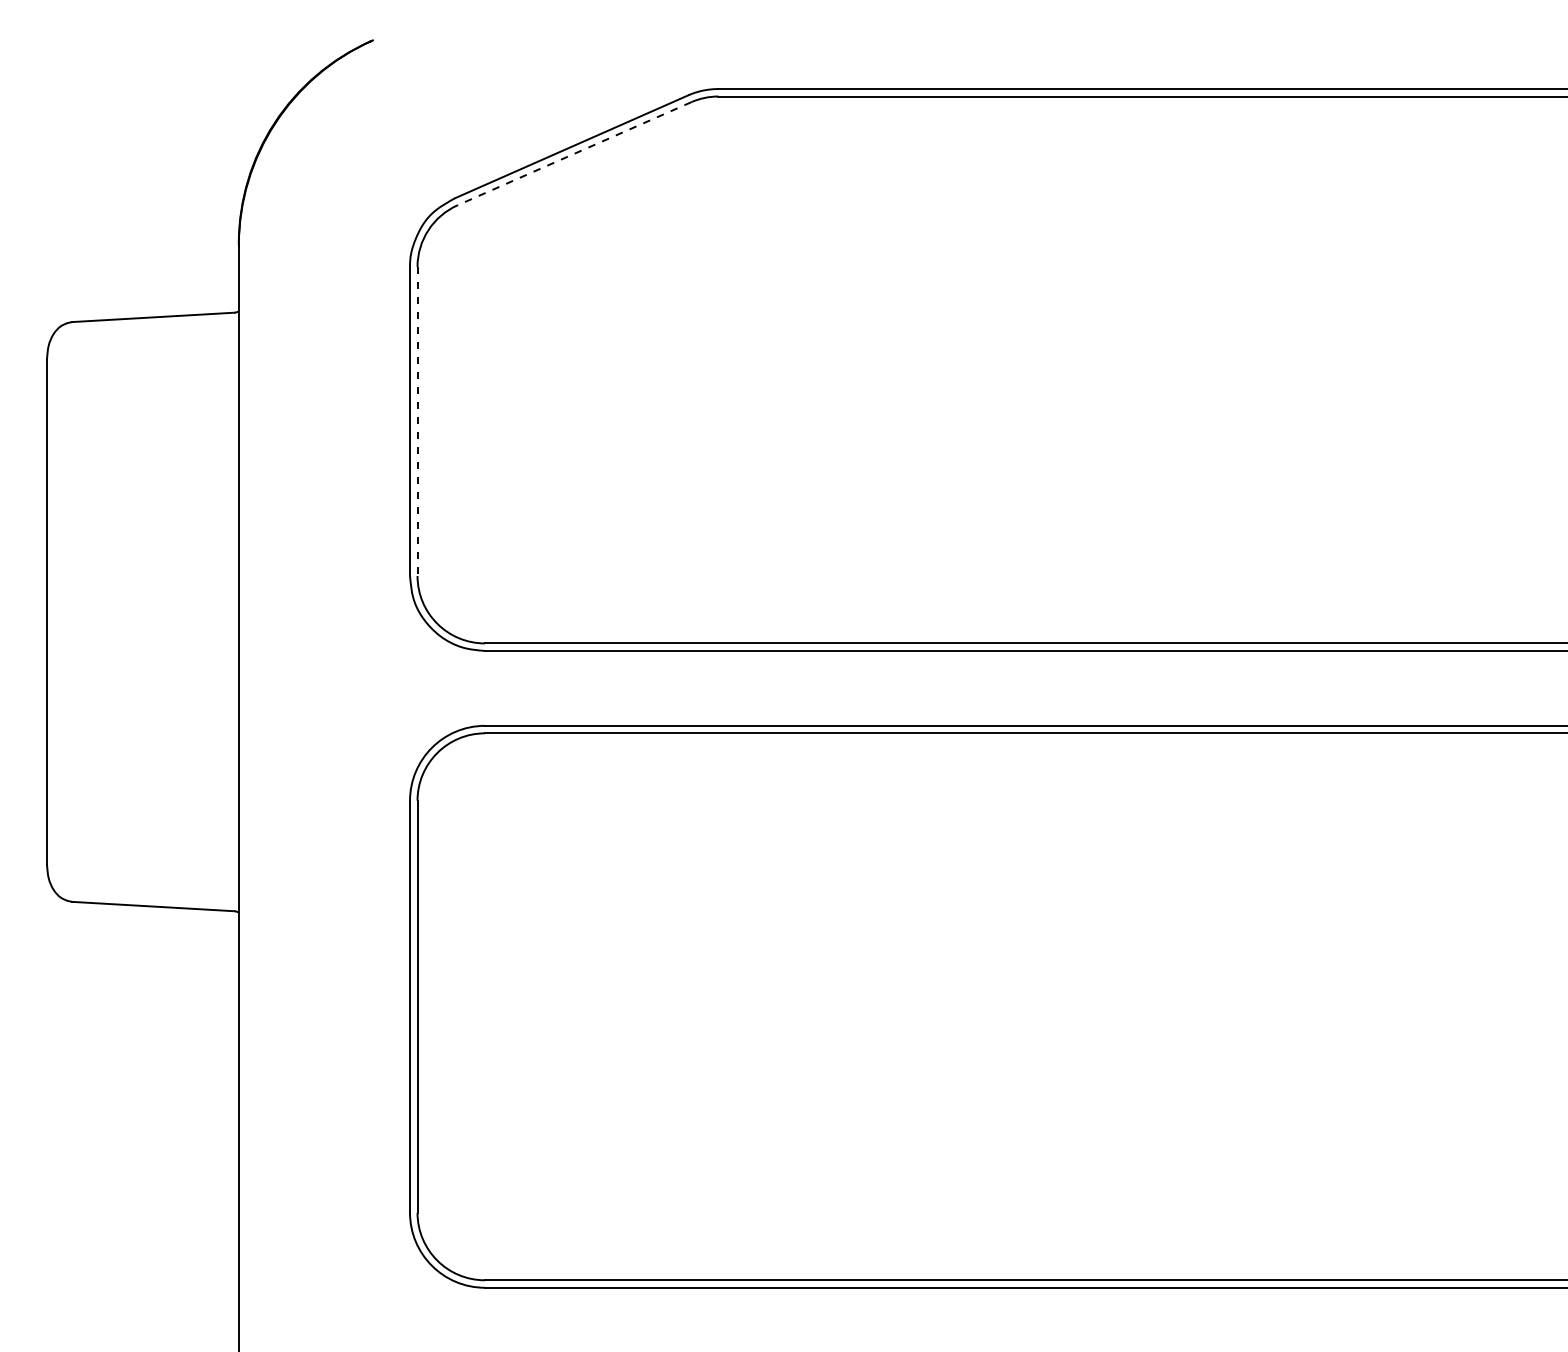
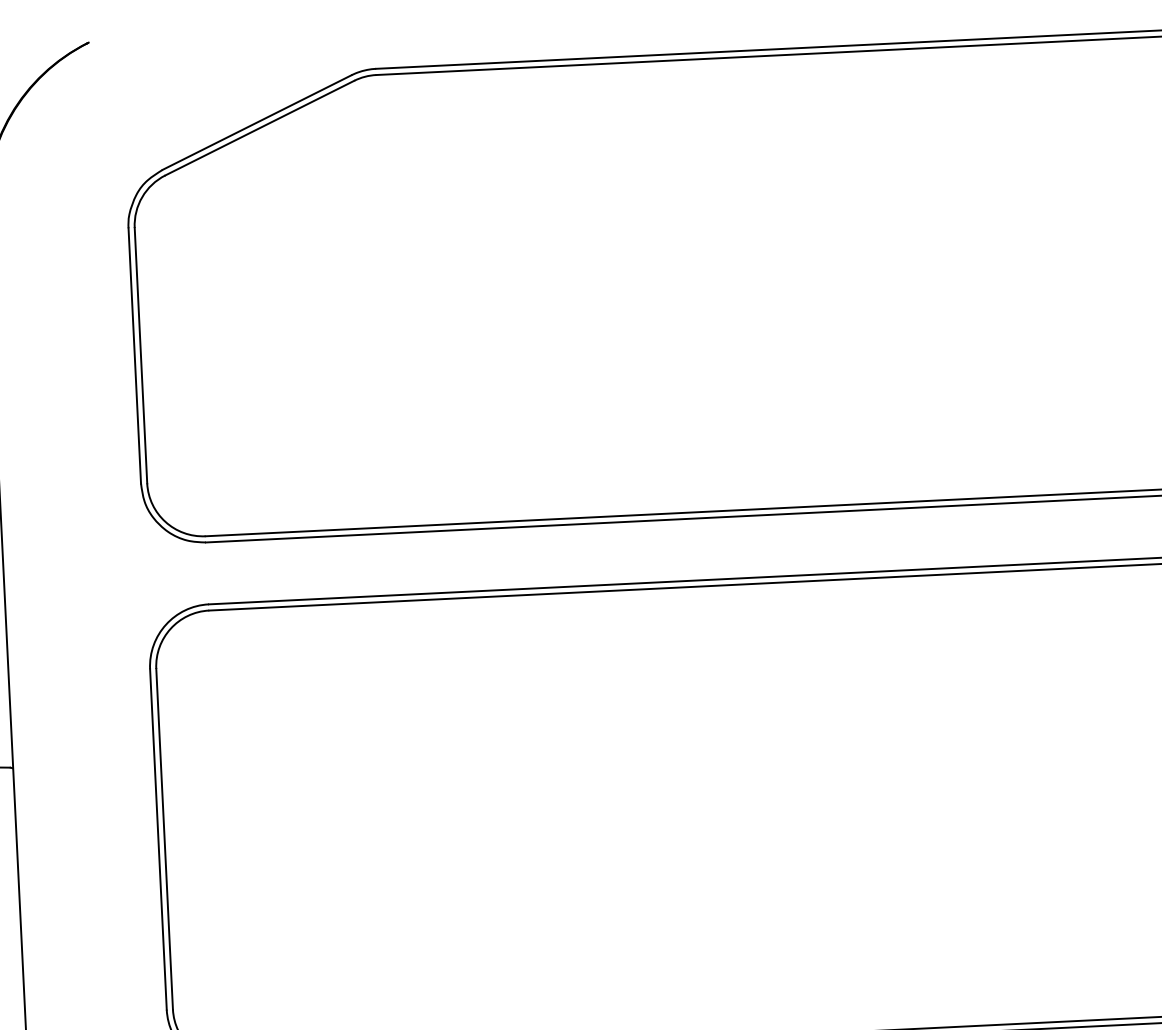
line: (574, 153) -> (259, 127), dashed -> solid
line: (417, 421) -> (140, 355), dashed -> solid

